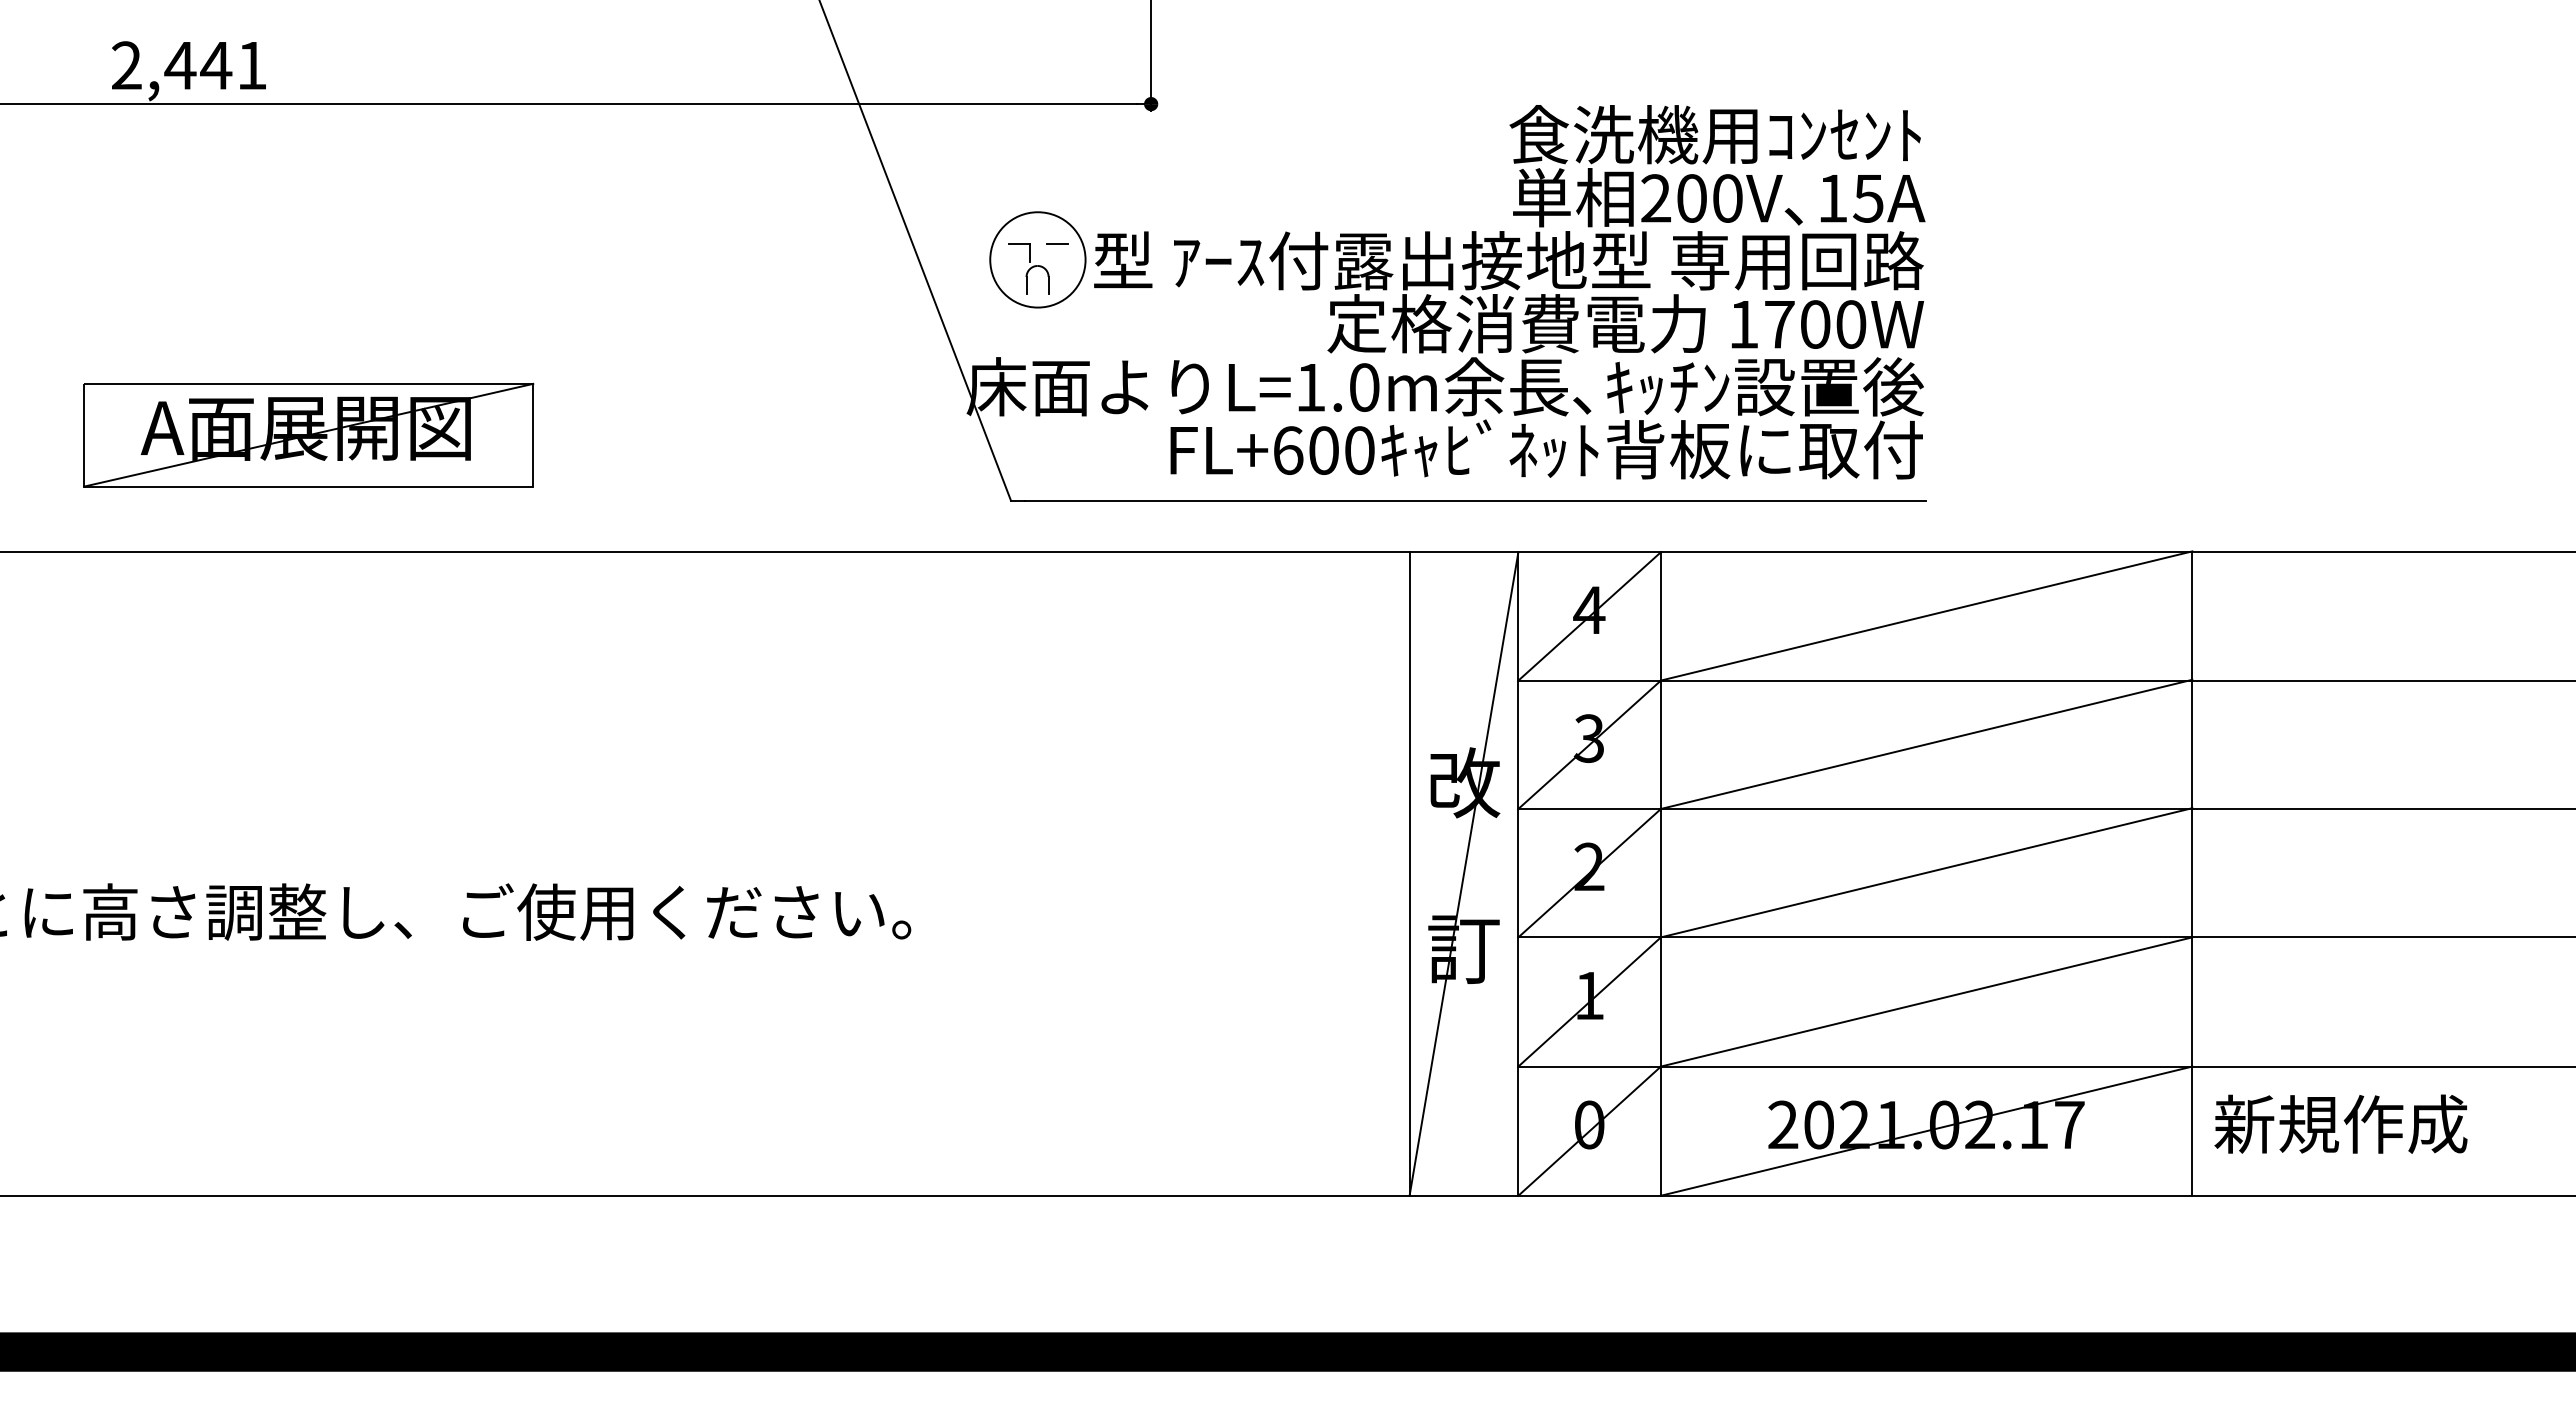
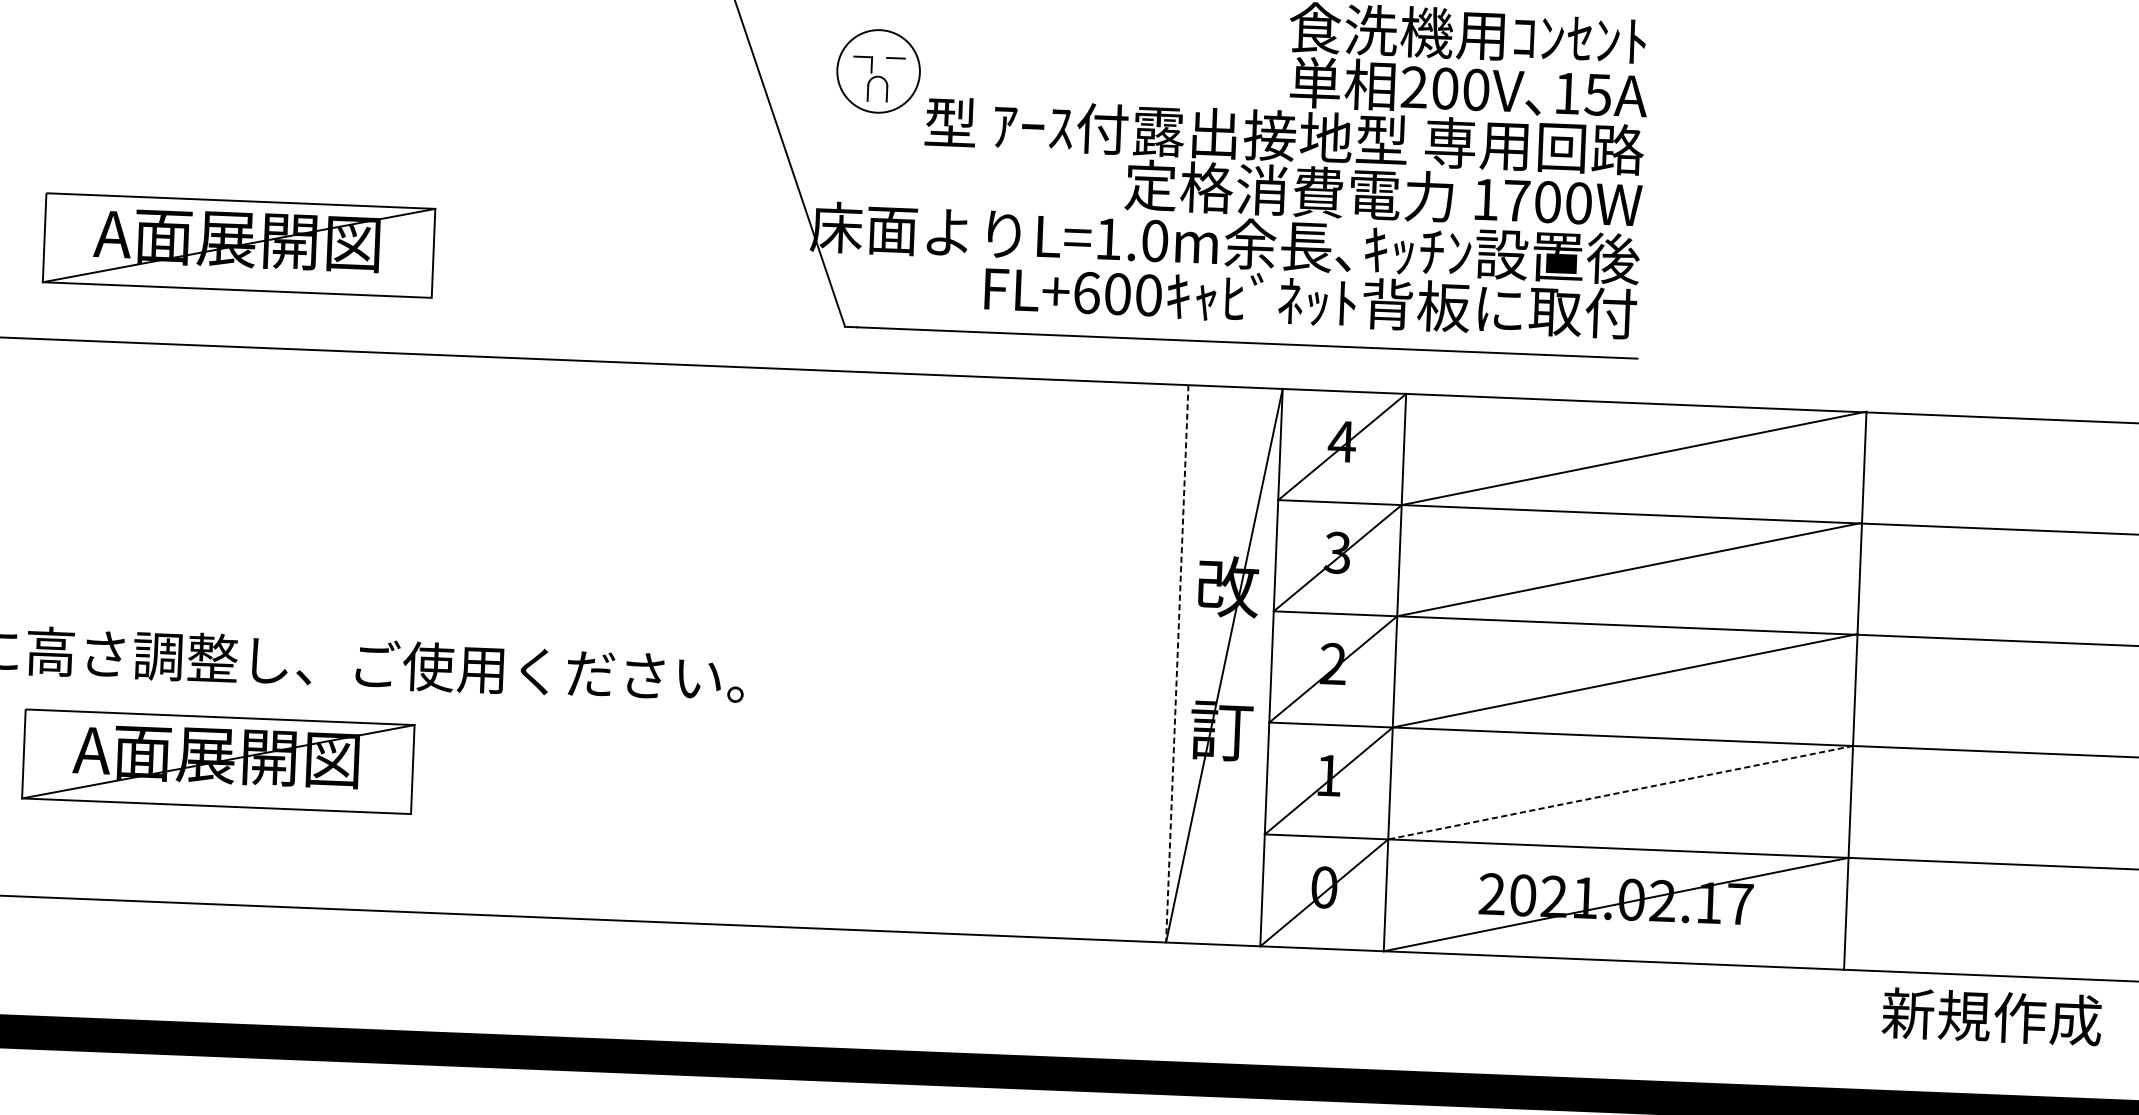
part: (1037, 259) -> (878, 71), moved
line: (1409, 873) -> (1177, 663), solid -> dashed
line: (1926, 1002) -> (1620, 793), solid -> dashed
part: (308, 1030) -> (218, 761), added
text: (2340, 1123) -> (1991, 1016), moved

